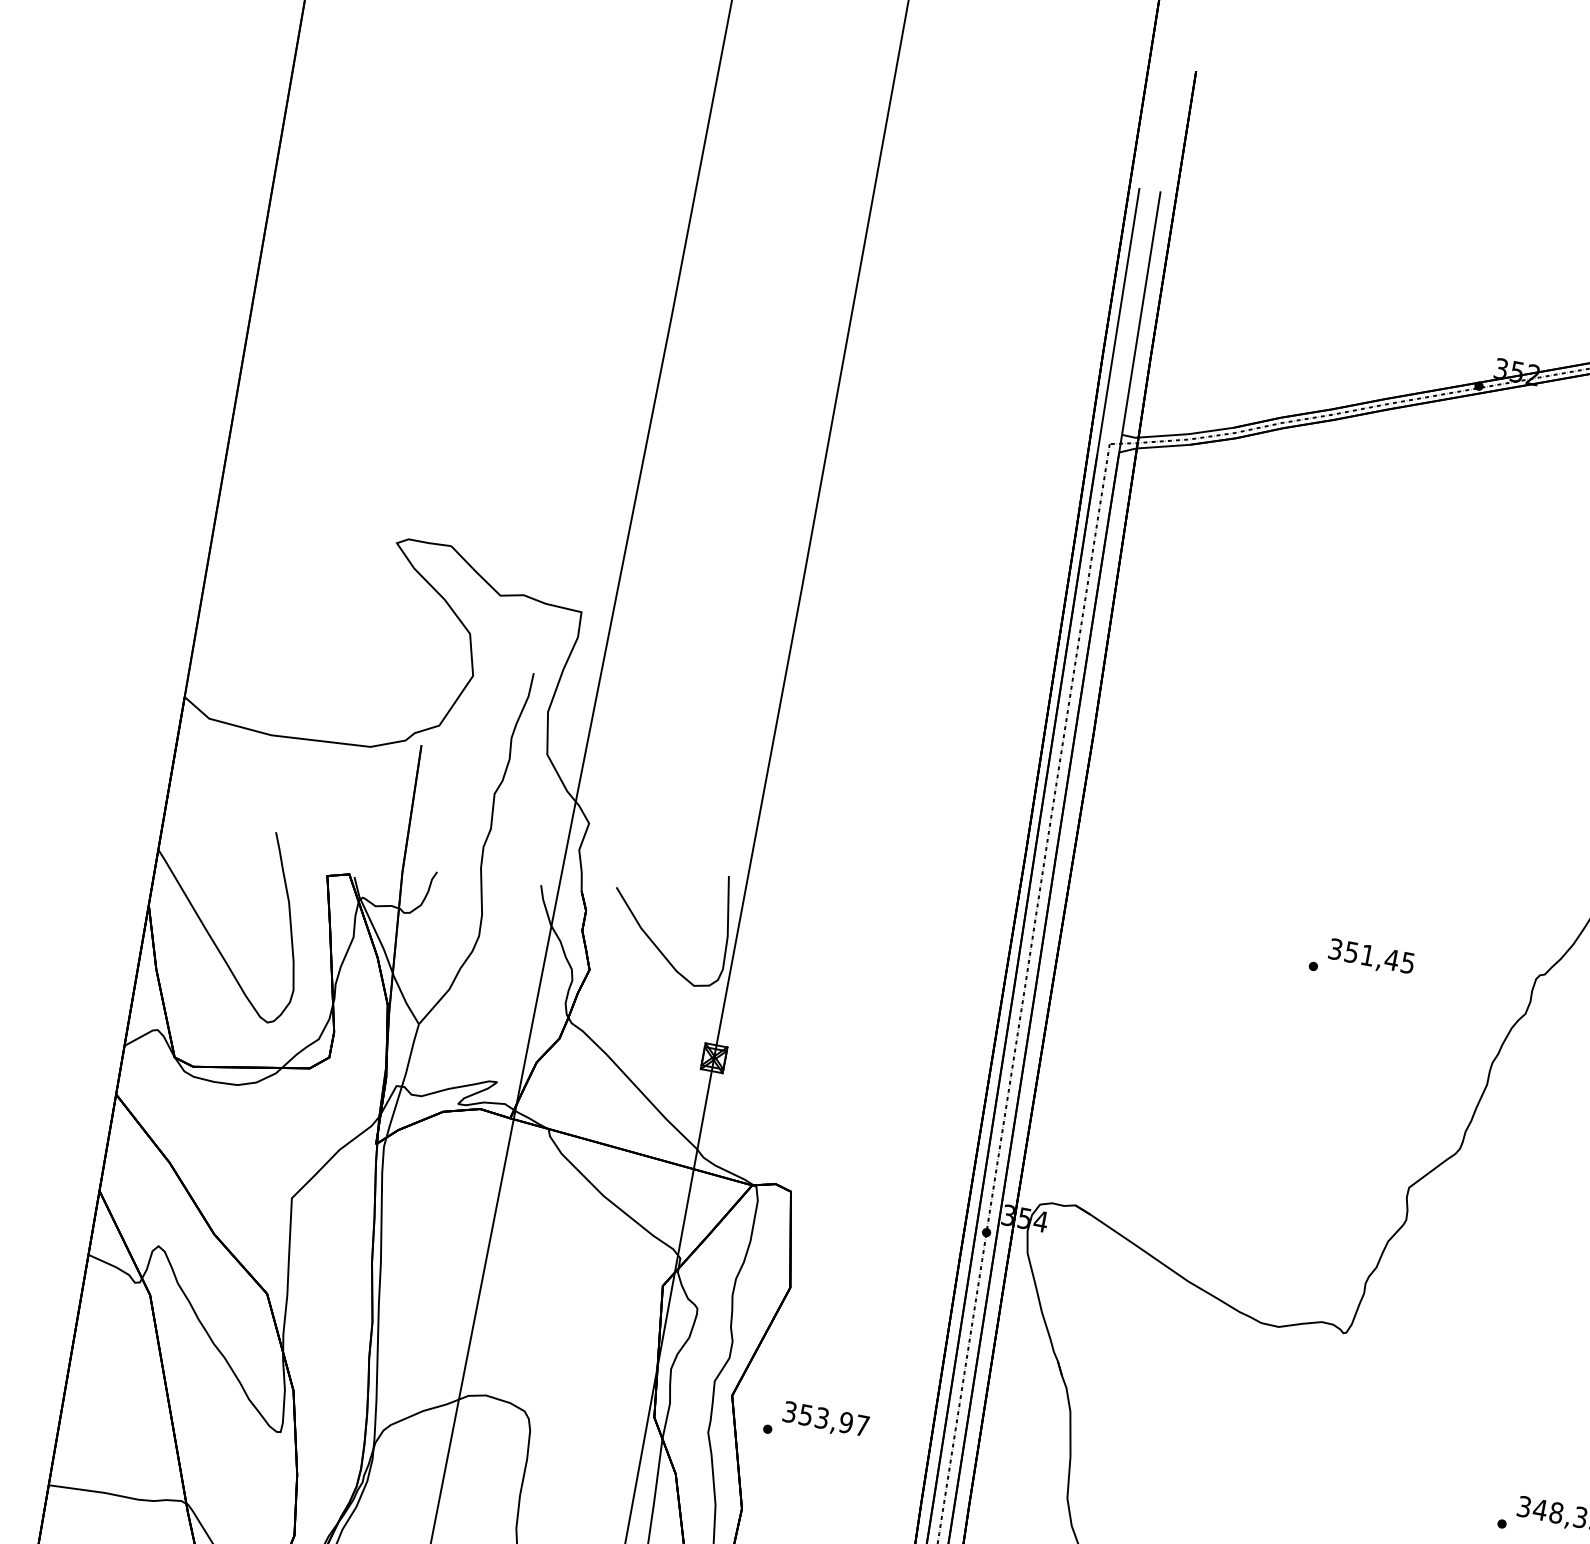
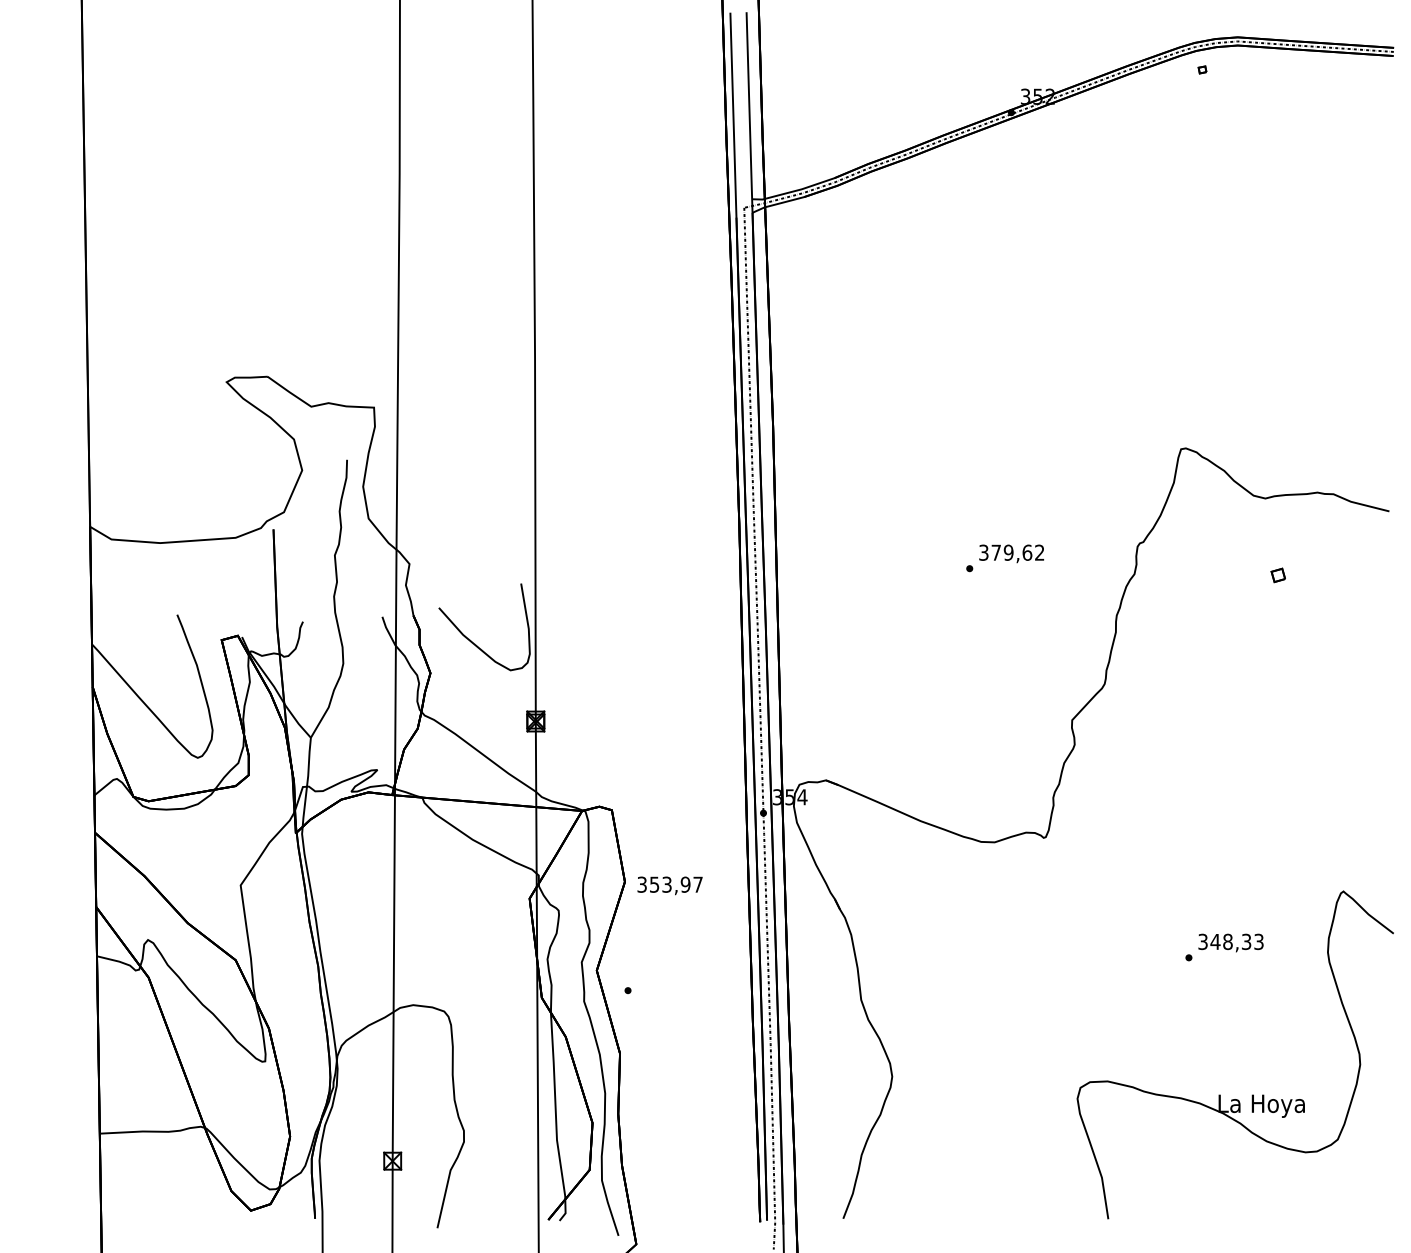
text: (1379, 957) -> (1017, 552), 351,45 -> 379,62
text: (825, 1419) -> (669, 885), moved

